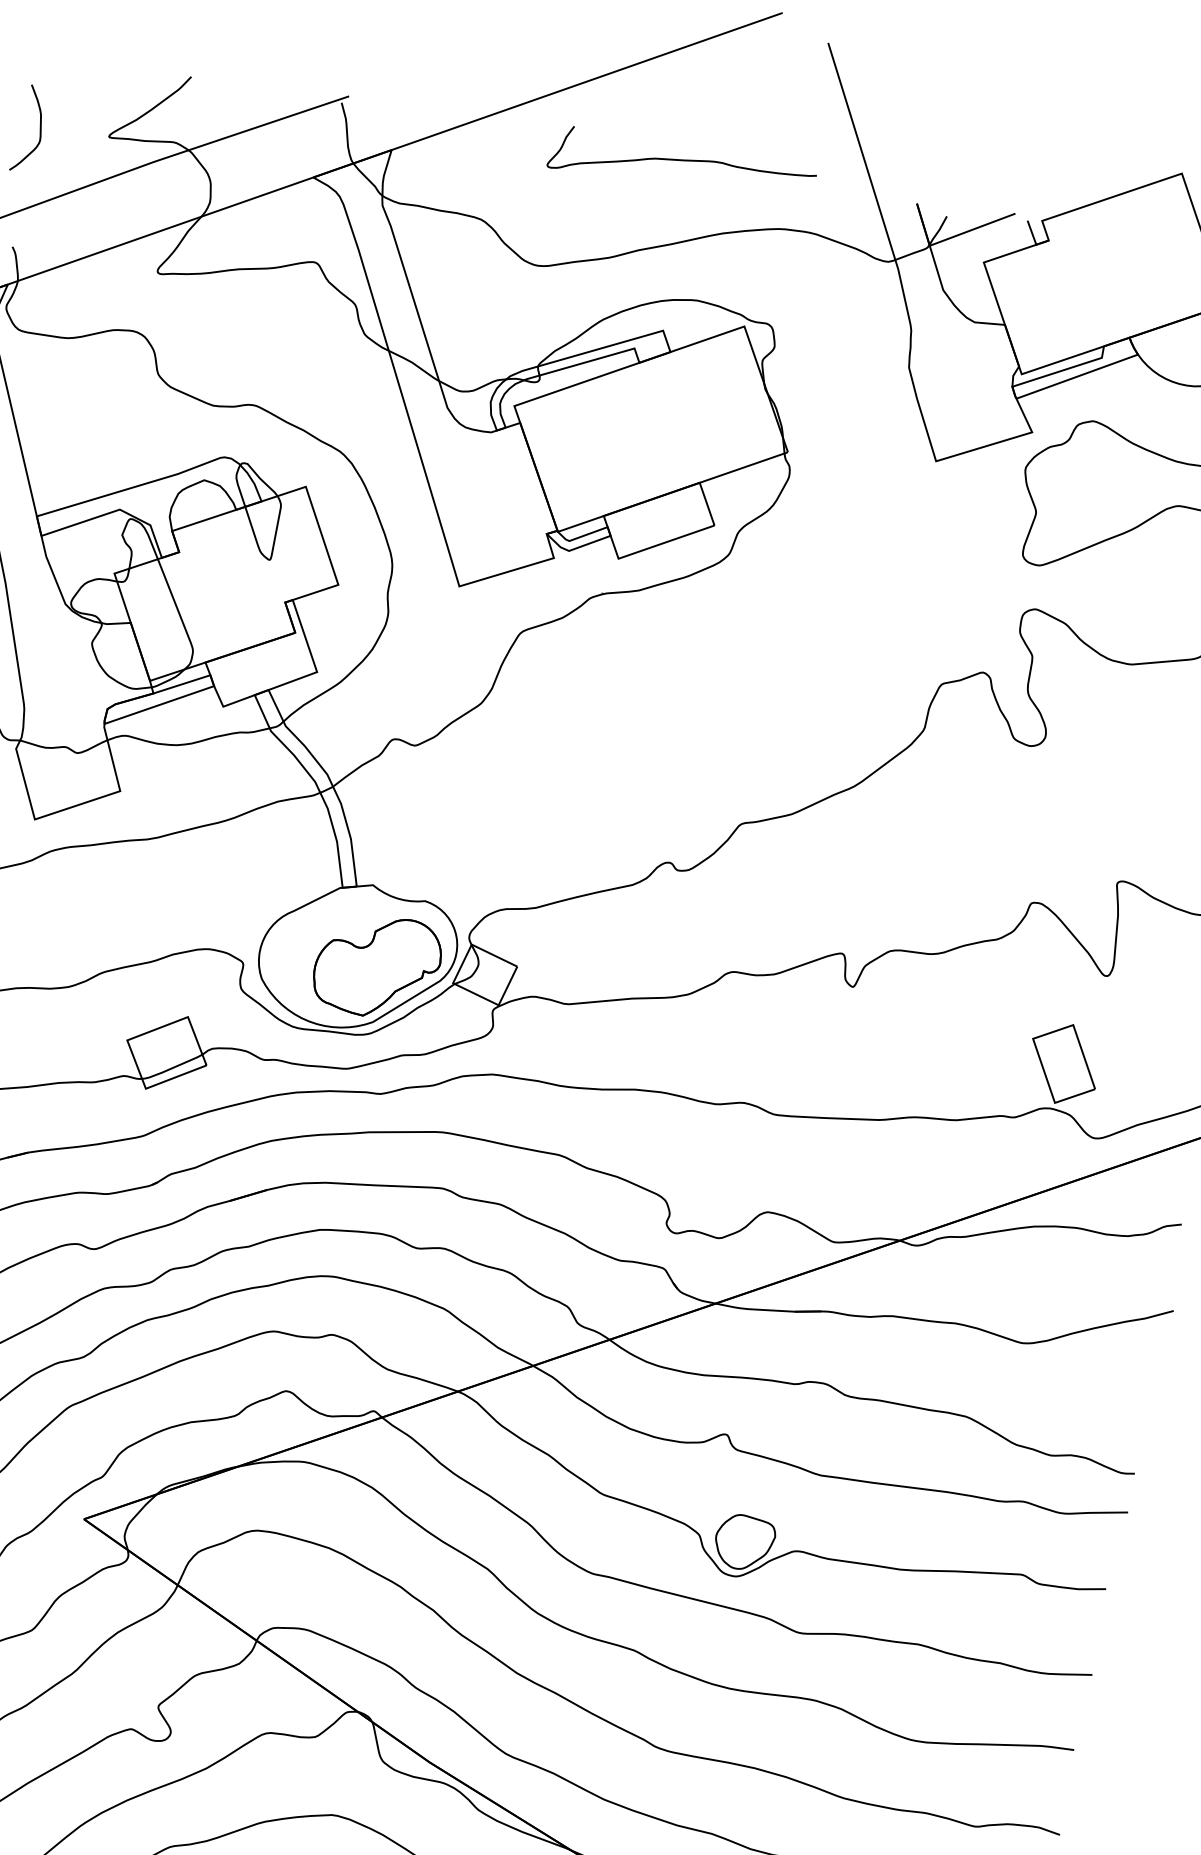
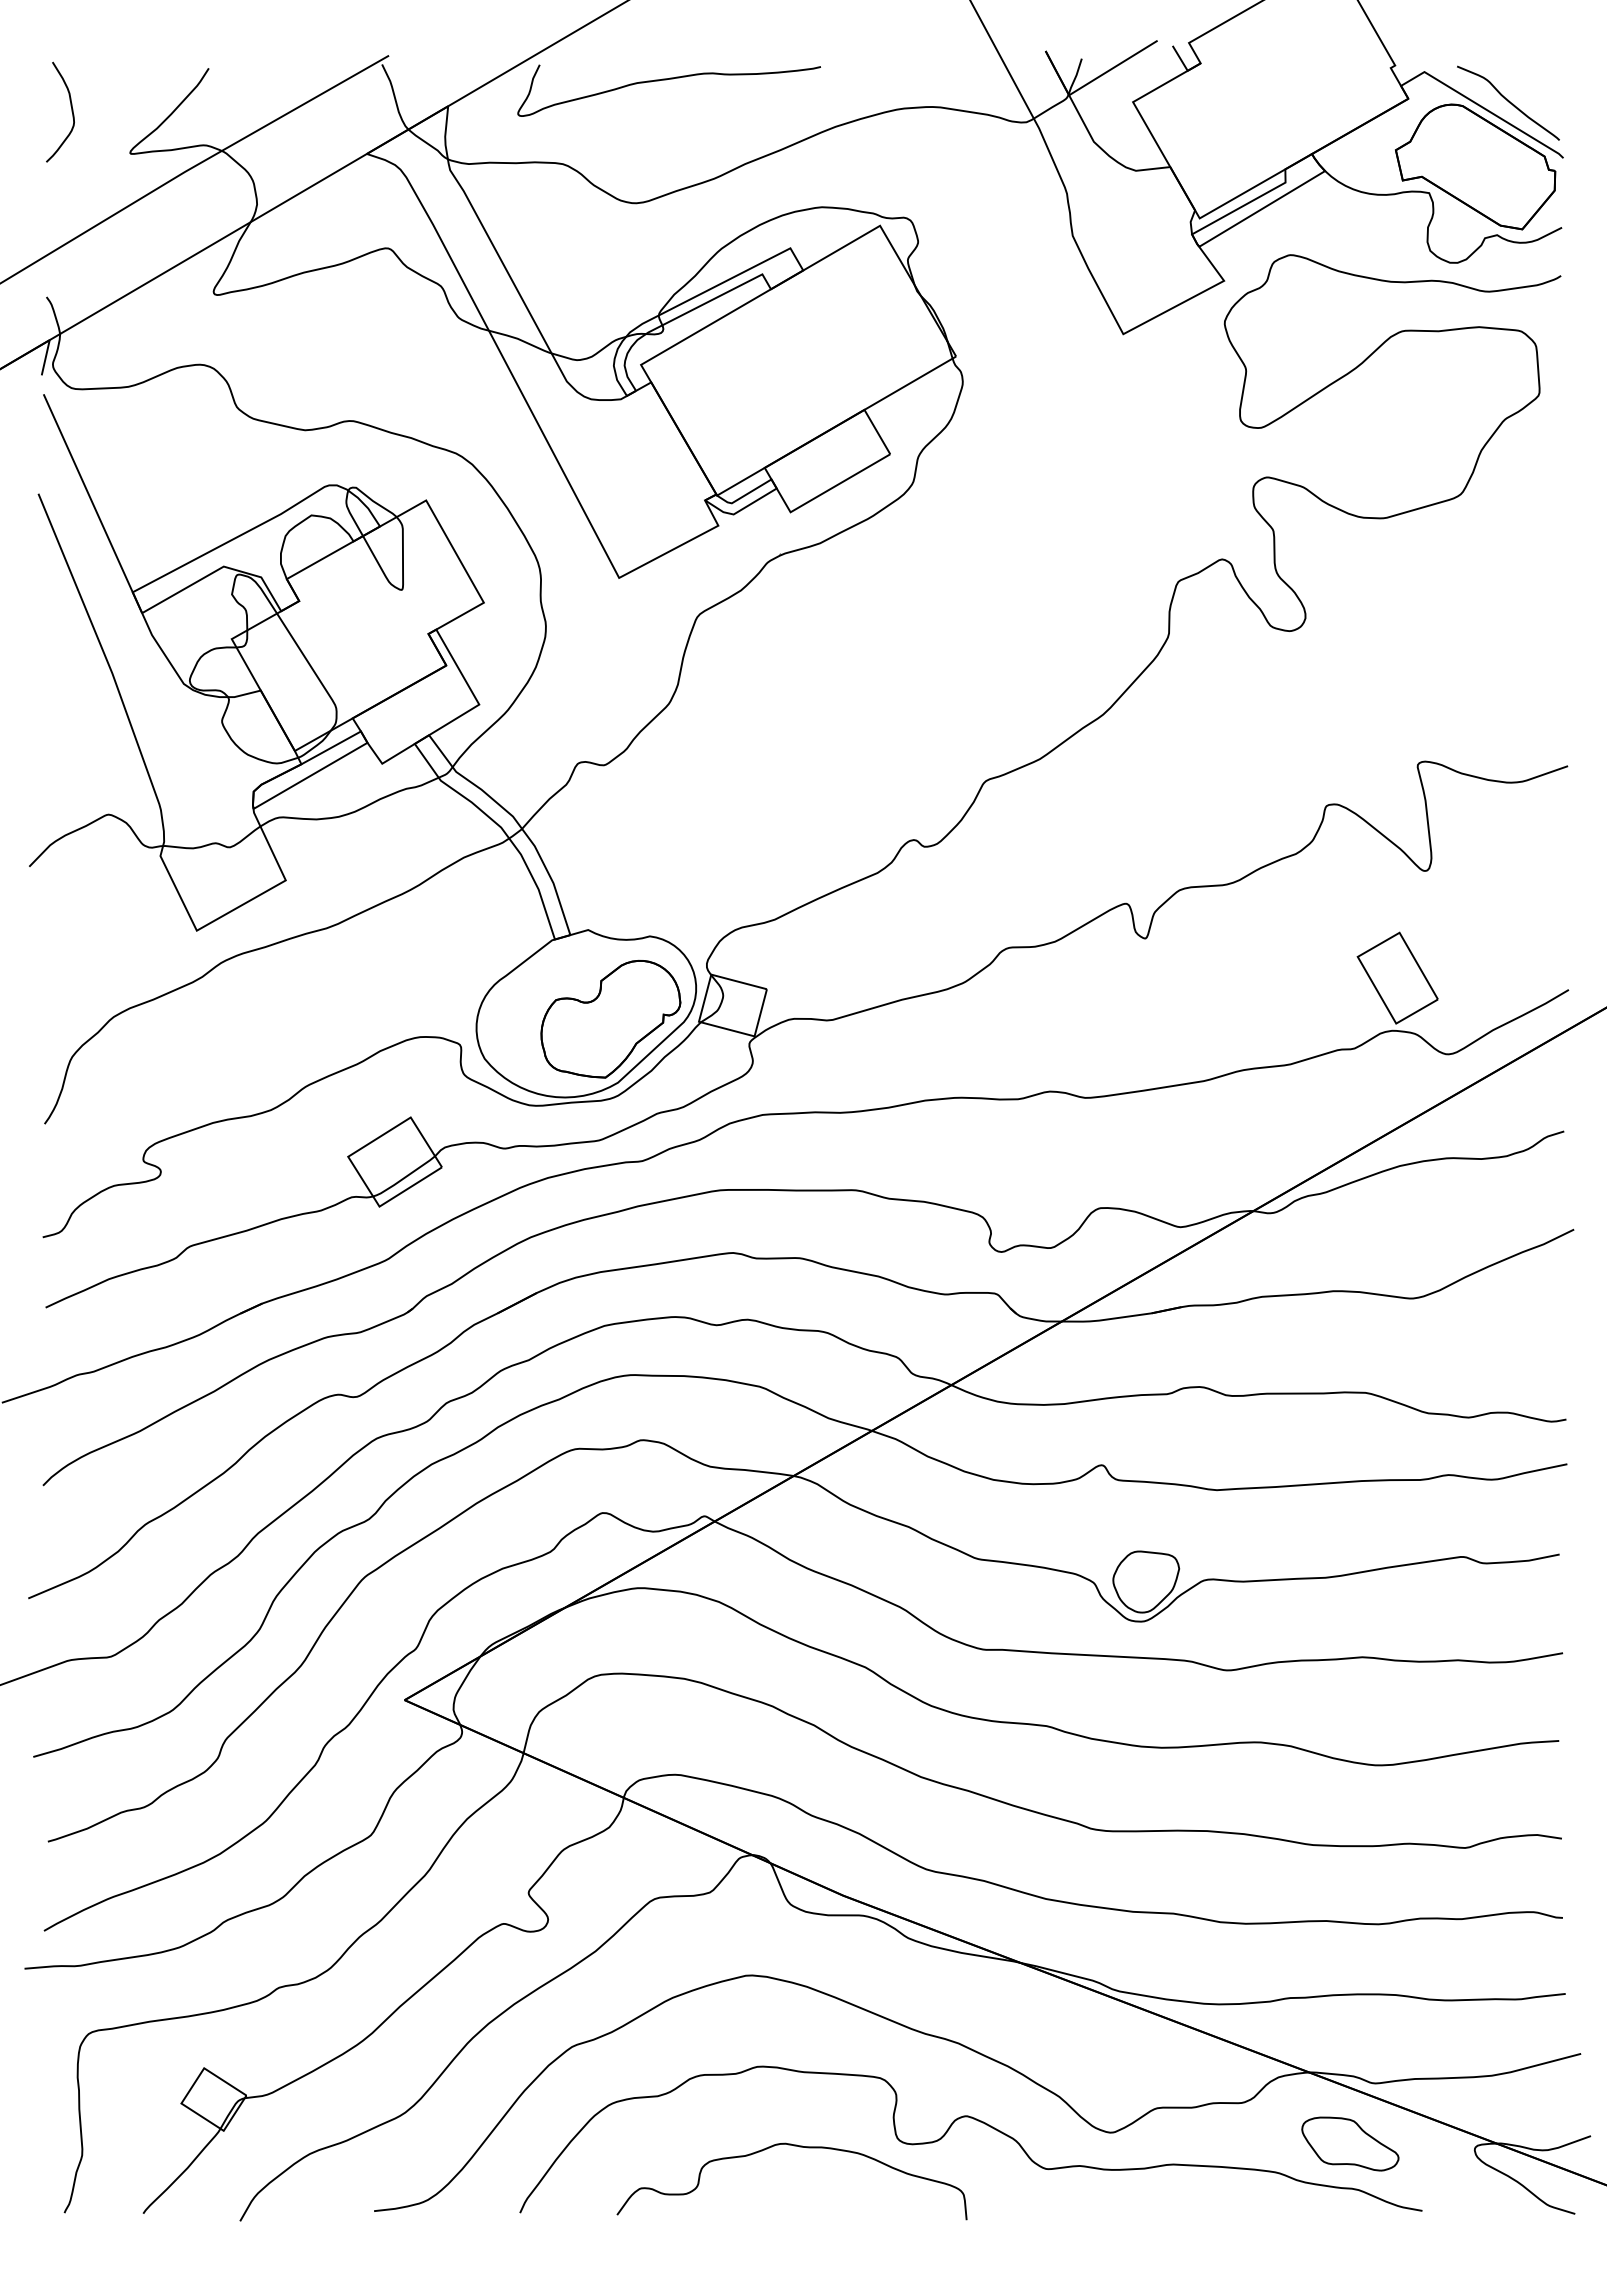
curve: (39, 130) -> (71, 111), moved
curve: (681, 161) -> (666, 80), moved

